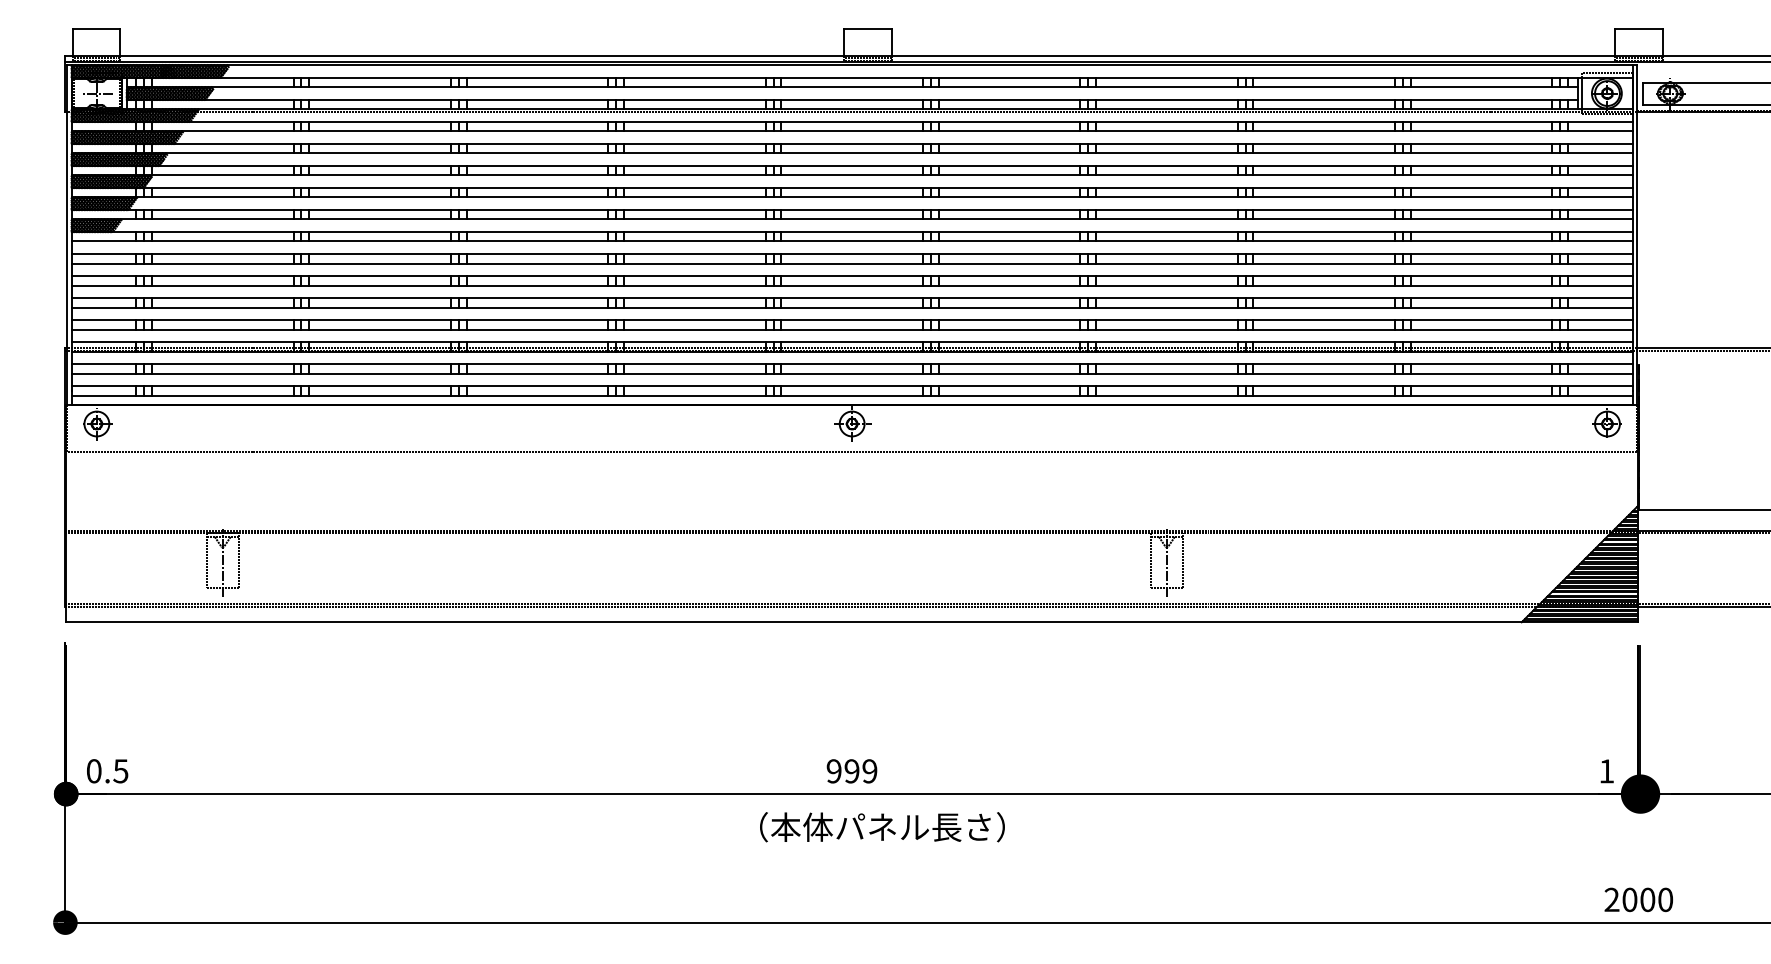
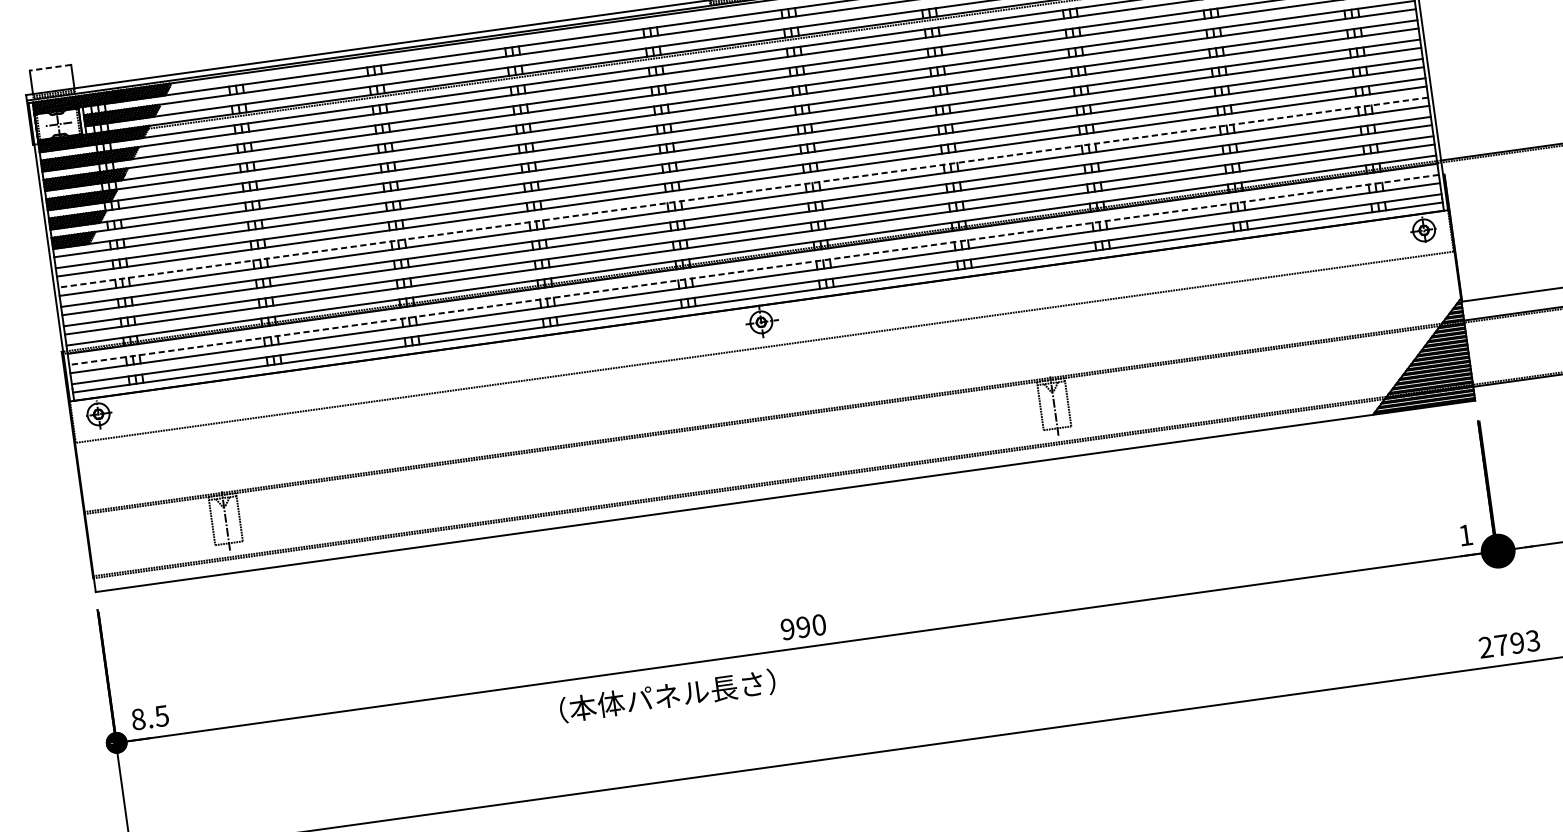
line: (96, 29) -> (50, 68), solid -> dashed
line: (851, 276) -> (742, 193), solid -> dashed
line: (851, 364) -> (753, 270), solid -> dashed
text: (93, 771) -> (137, 719), 0.5 -> 8.5
text: (869, 771) -> (818, 625), 999 -> 990
text: (882, 827) -> (667, 696), moved
text: (1647, 899) -> (1517, 642), 2000 -> 2793

